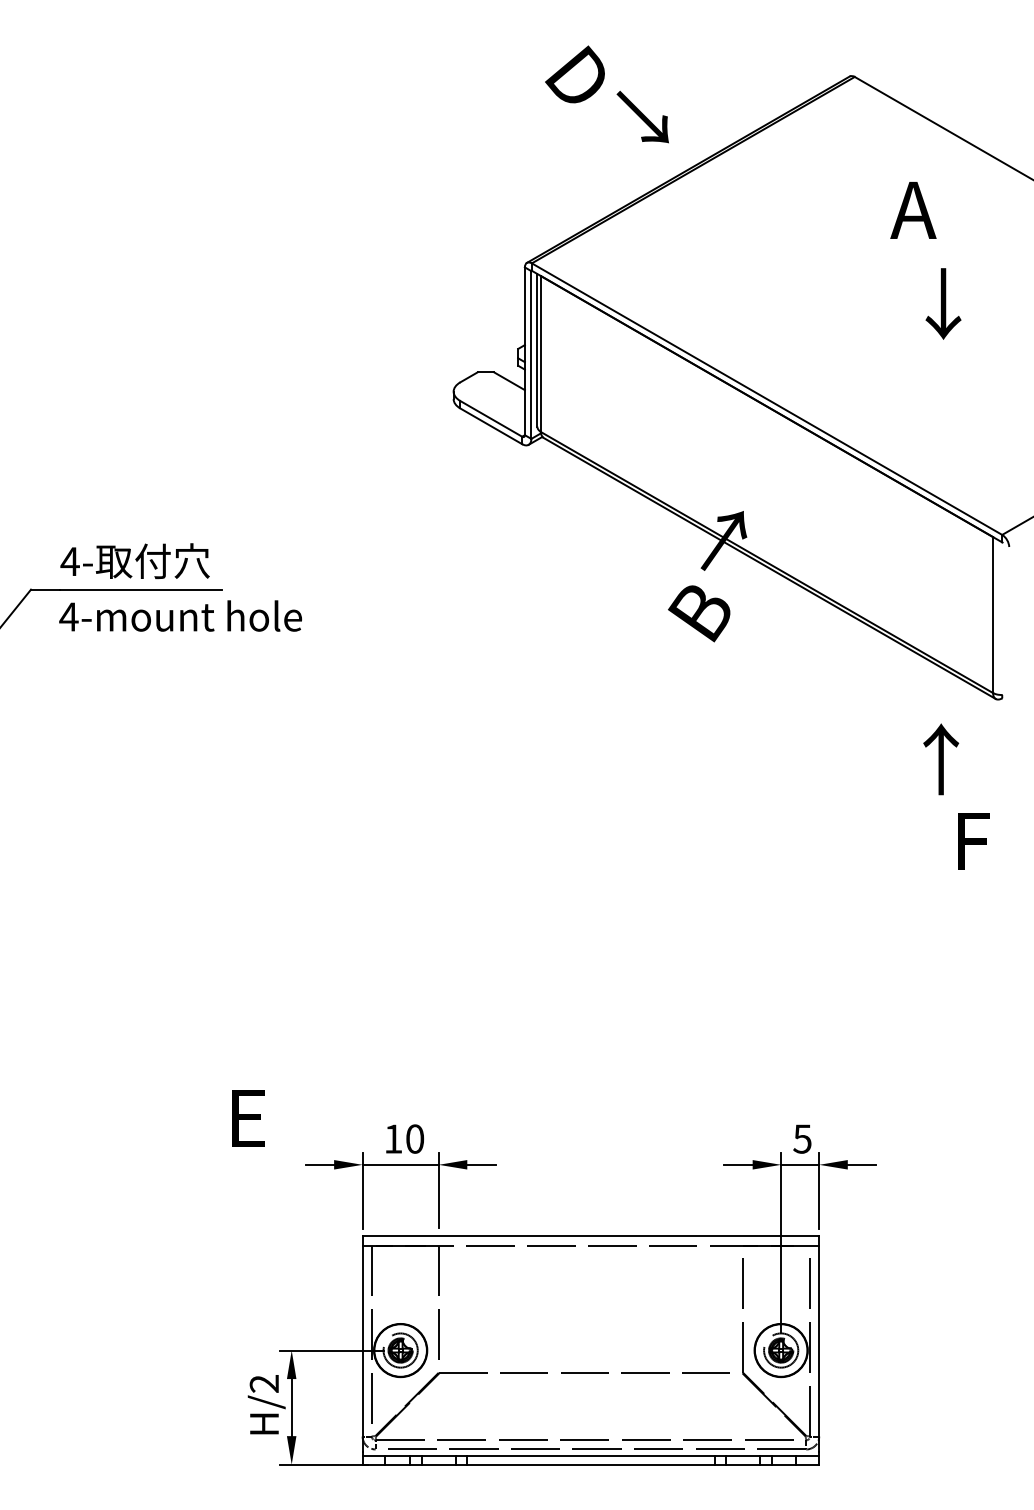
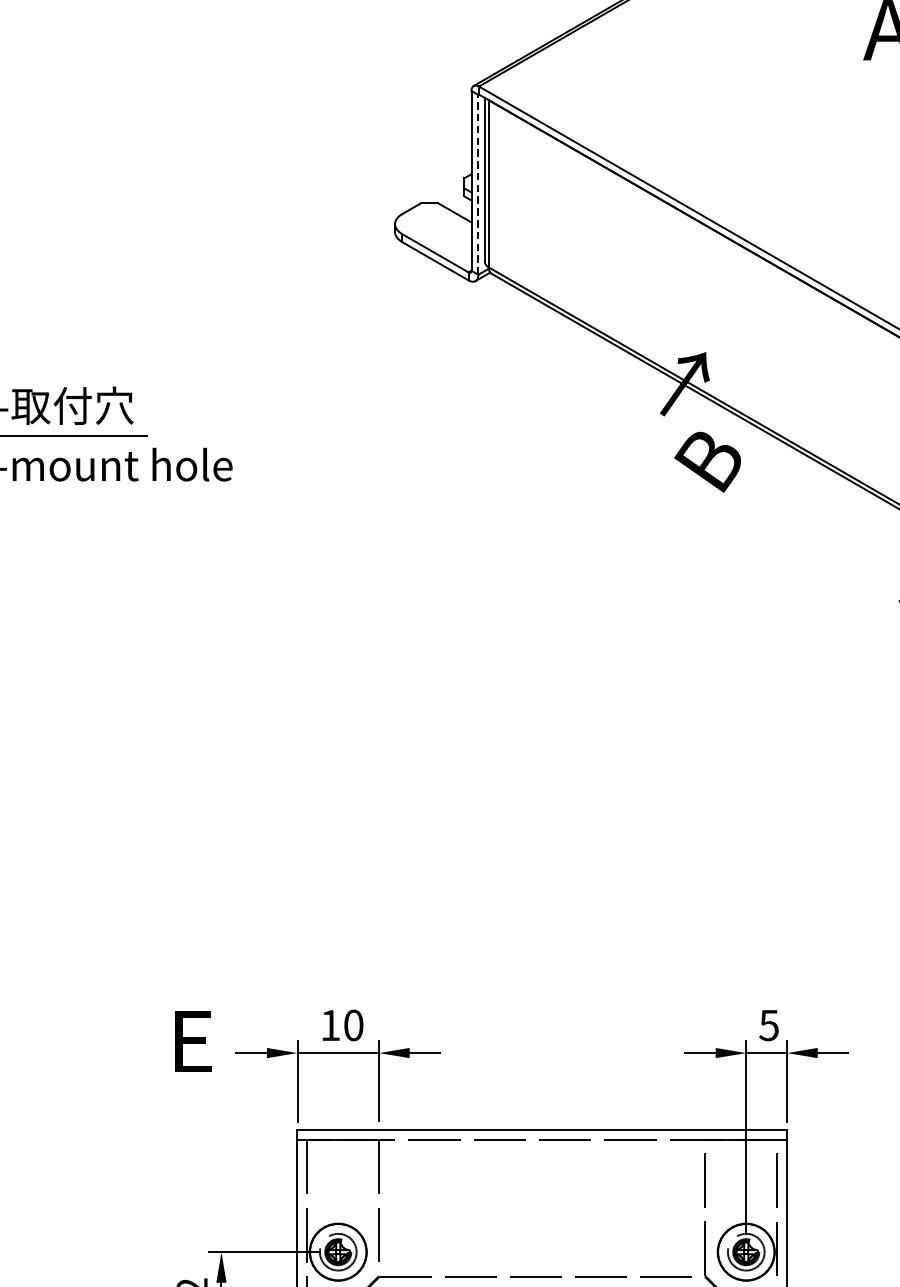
line: (531, 355) -> (478, 185), solid -> dashed
text: (699, 613) -> (708, 461), moved
text: (248, 1118) -> (193, 1042), moved

